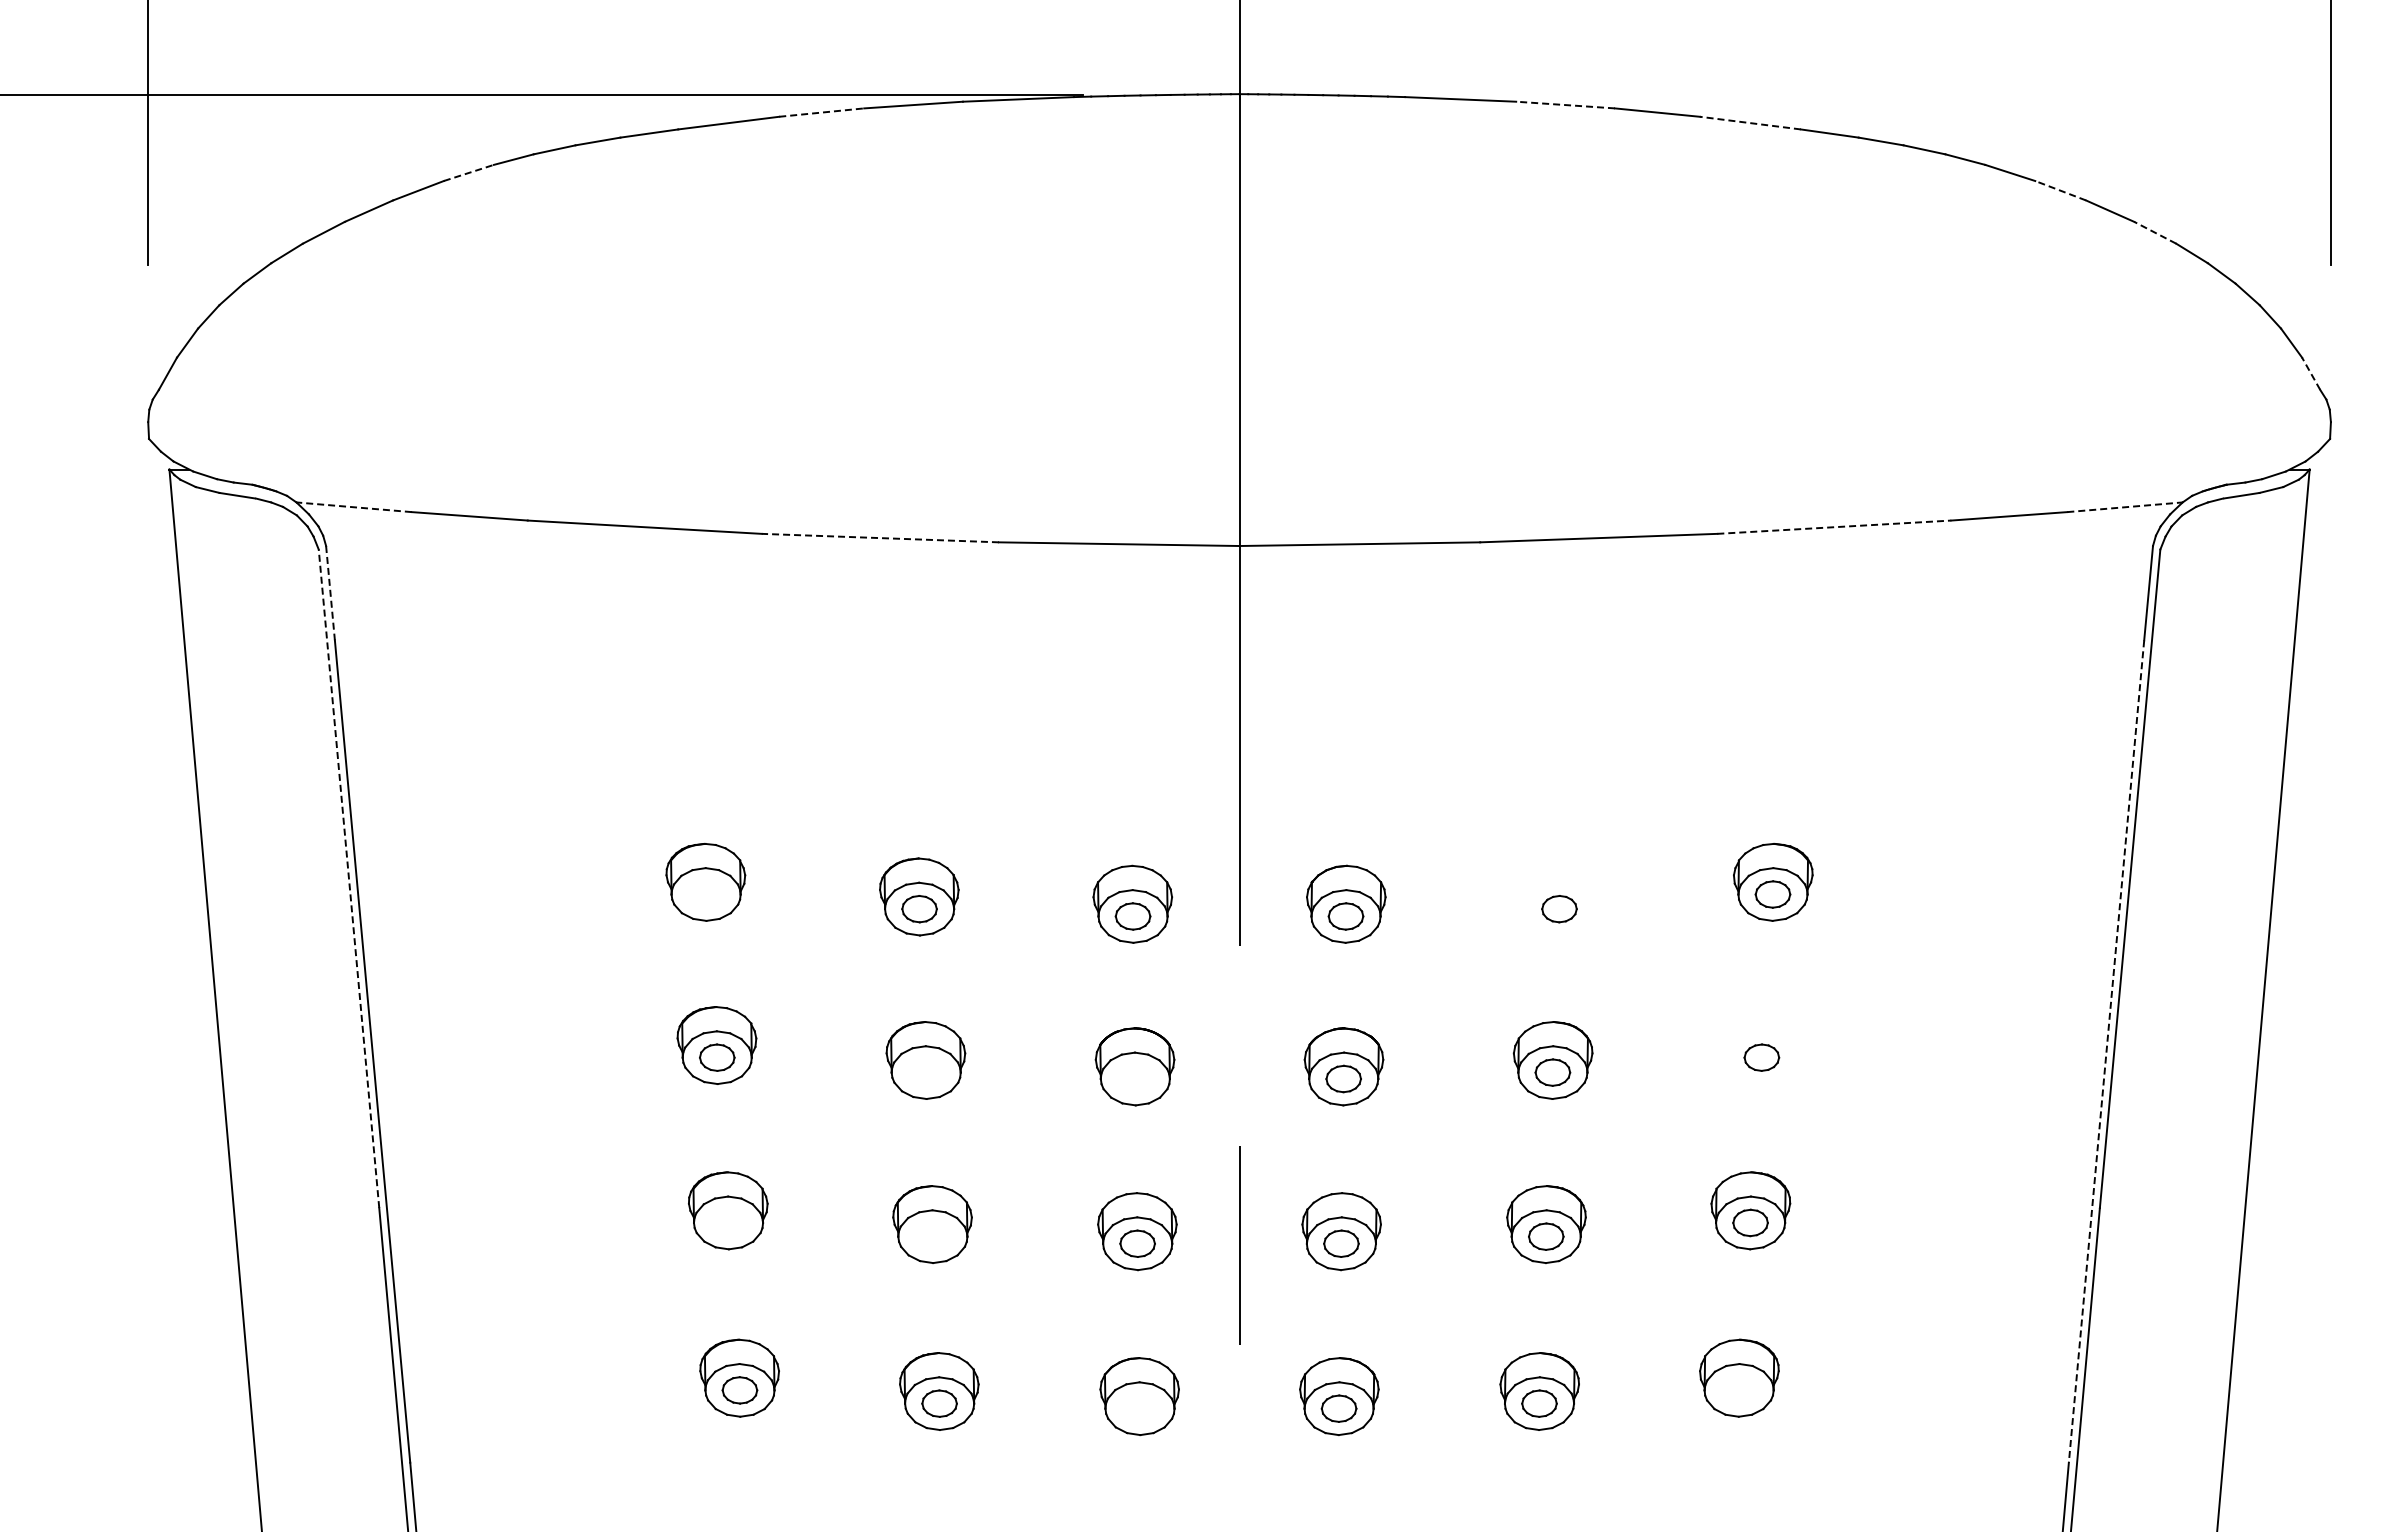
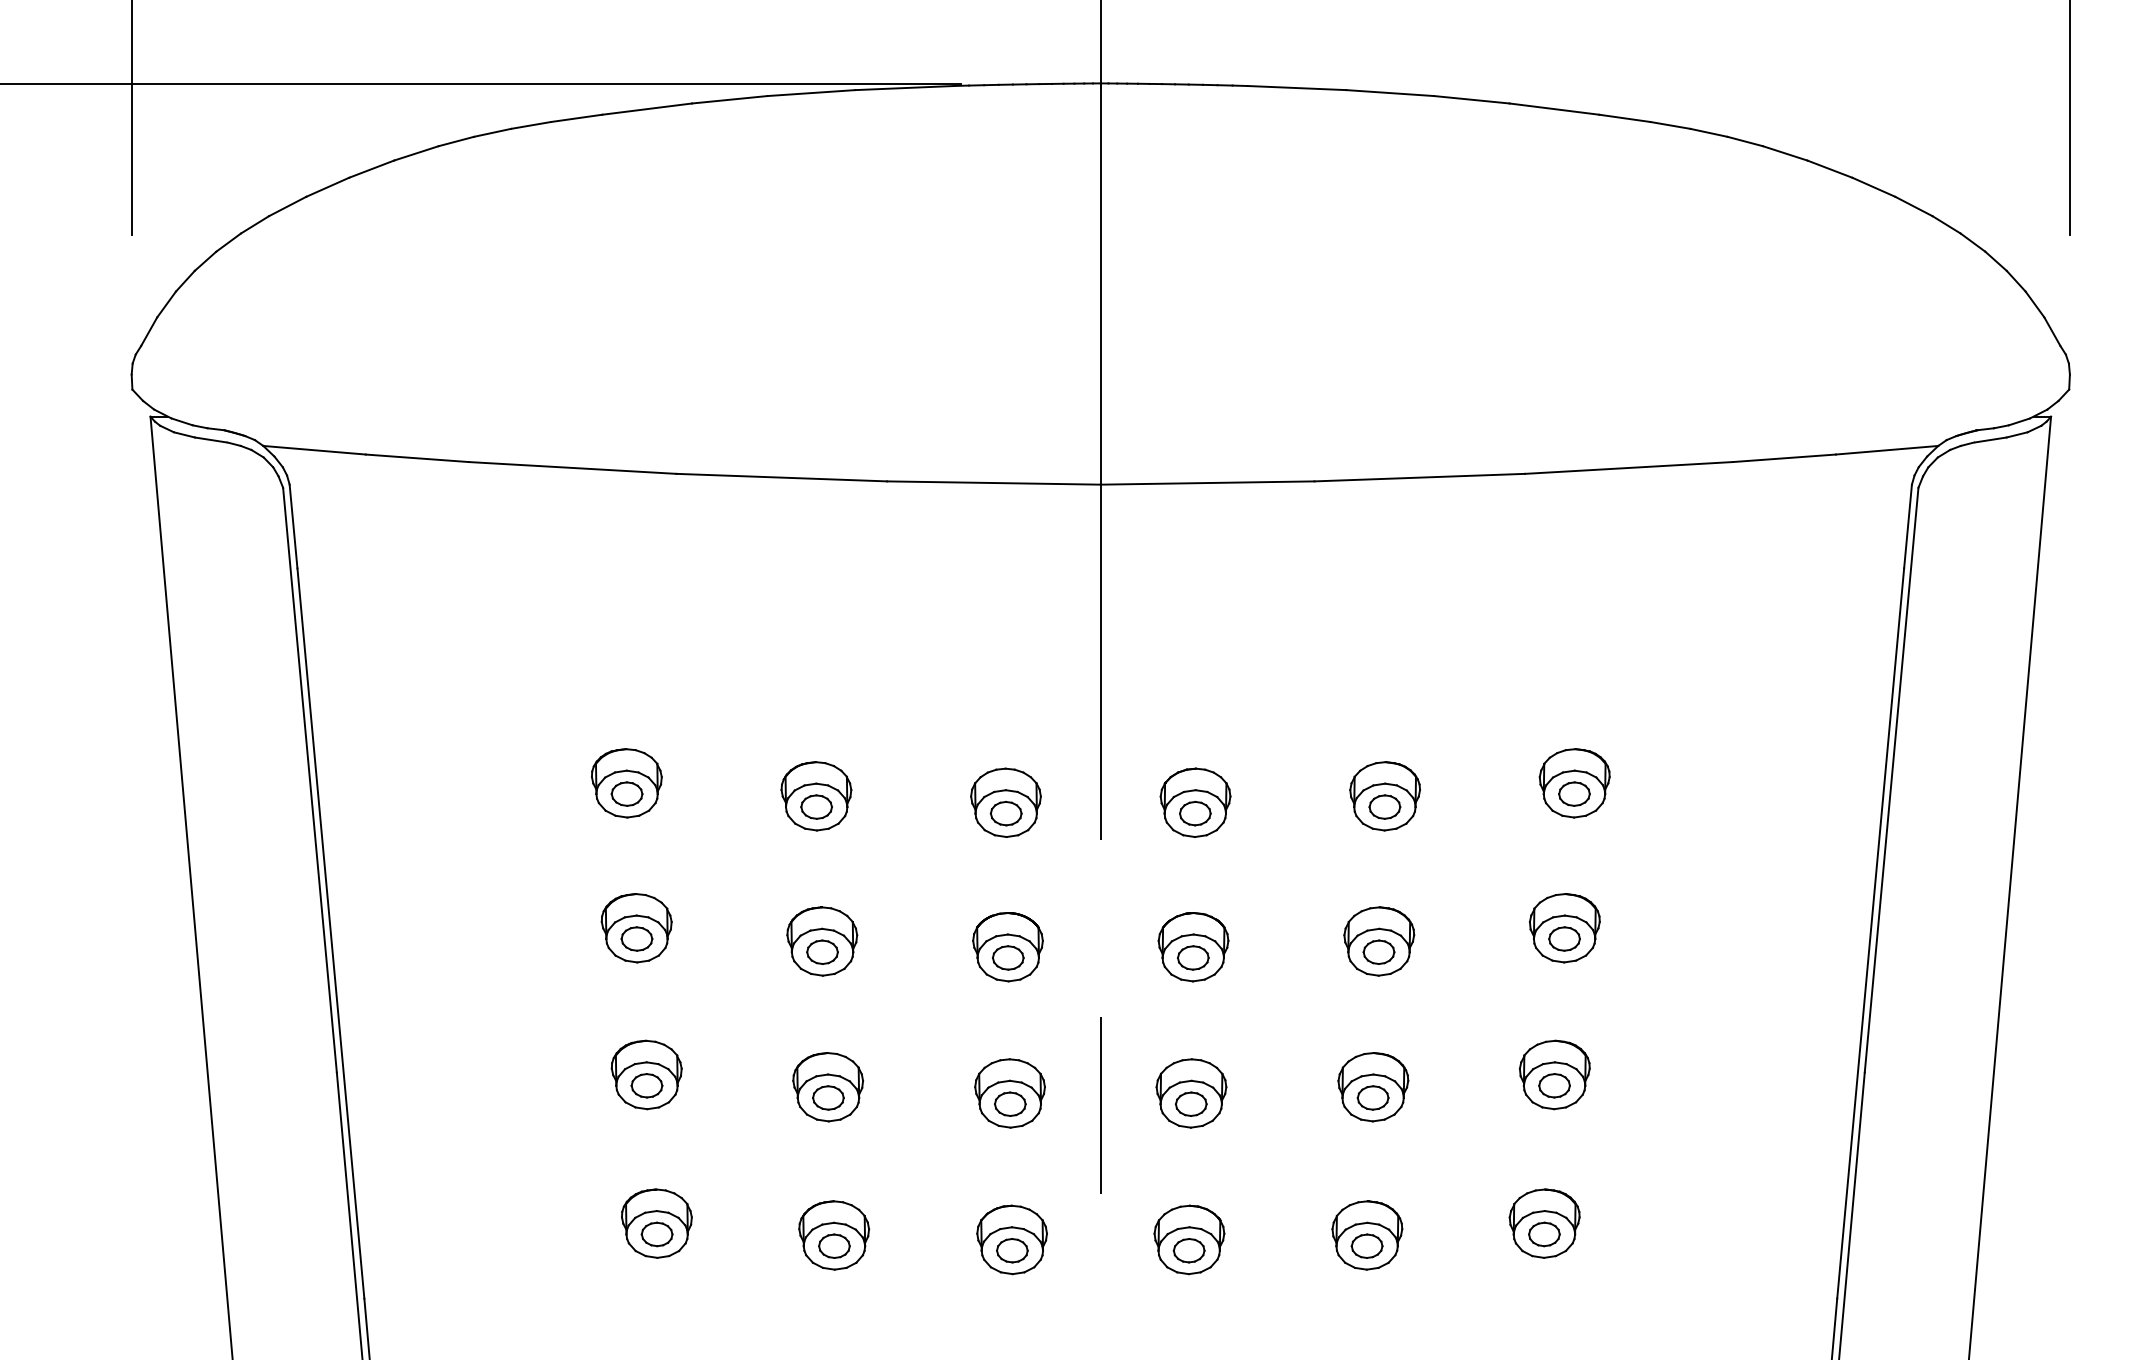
line: (1565, 105) -> (1390, 93), dashed -> solid
line: (821, 112) -> (729, 99), dashed -> solid
line: (1750, 123) -> (1554, 109), dashed -> solid
line: (469, 172) -> (416, 152), dashed -> solid
line: (2060, 190) -> (1829, 168), dashed -> solid
line: (2155, 232) -> (1914, 206), dashed -> solid
line: (2311, 373) -> (2052, 331), dashed -> solid
line: (354, 507) -> (314, 450), dashed -> solid
line: (2124, 507) -> (1886, 450), dashed -> solid
line: (1834, 527) -> (1629, 468), dashed -> solid
line: (880, 538) -> (781, 477), dashed -> solid
line: (330, 593) -> (293, 526), dashed -> solid
line: (349, 878) -> (310, 779), dashed -> solid
part: (705, 894) -> (626, 794), added
part: (1559, 896) -> (1384, 795), added
part: (1761, 1045) -> (1564, 928), added
line: (2106, 1051) -> (1870, 933), dashed -> solid
part: (926, 1072) -> (822, 952), added
part: (1135, 1078) -> (1008, 957), added
part: (728, 1222) -> (646, 1085), added
part: (932, 1236) -> (828, 1097), added
part: (1738, 1390) -> (1543, 1234), added
part: (1139, 1408) -> (1011, 1250), added

